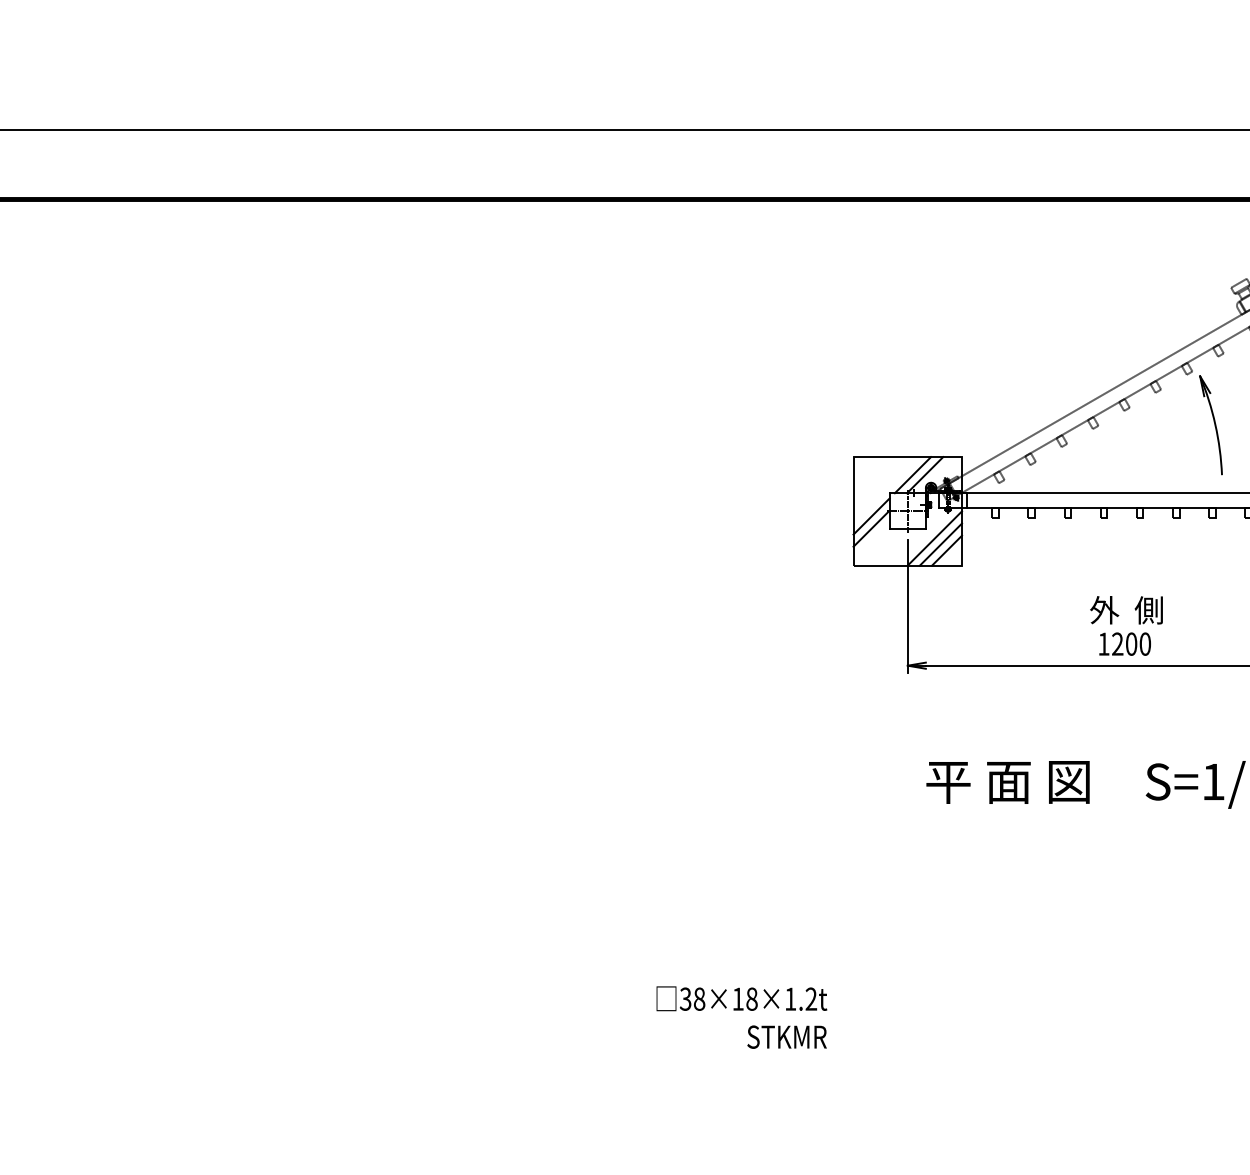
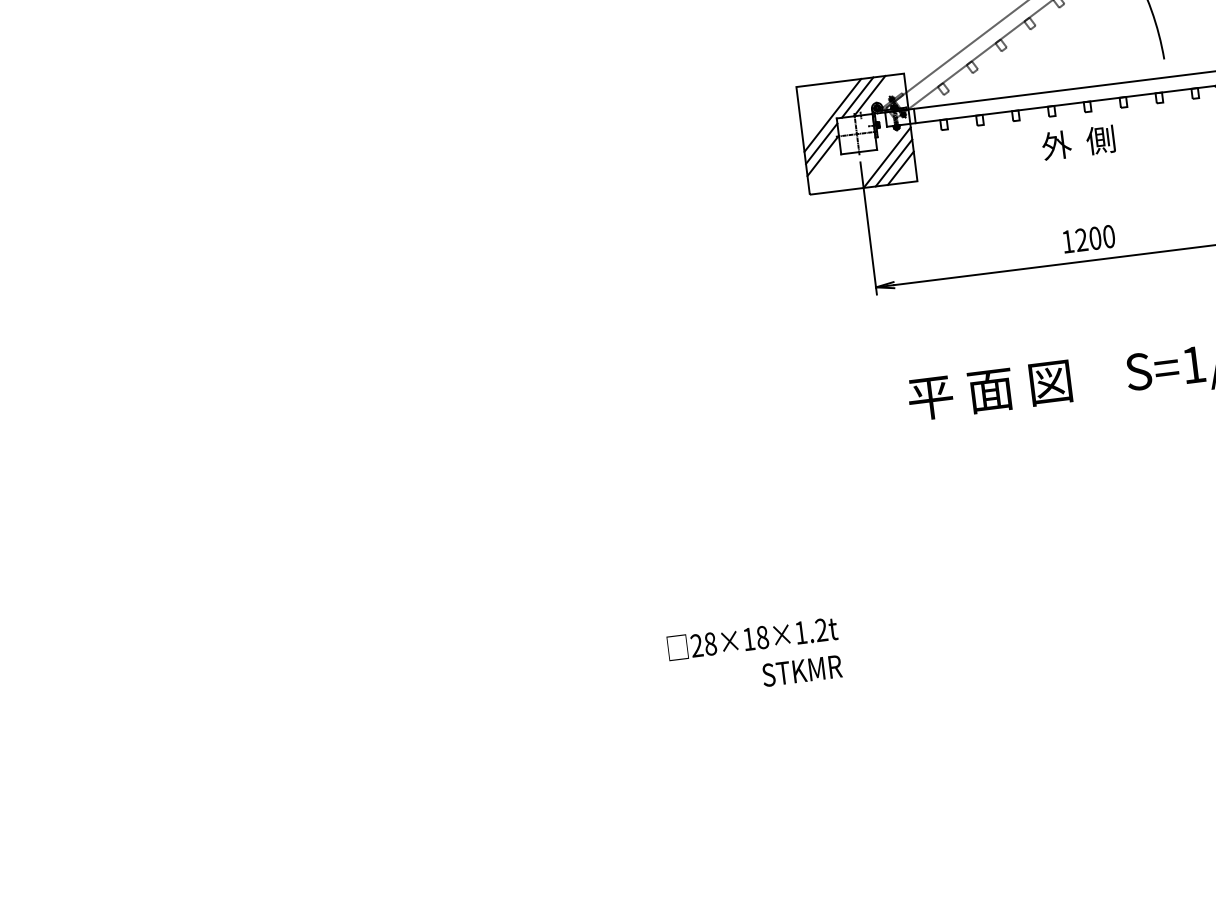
line: (885, 489) -> (832, 115), added
text: (1126, 610) -> (1078, 143), moved
text: (685, 999) -> (696, 646), 38×18×1.2t -> 28×18×1.2t

